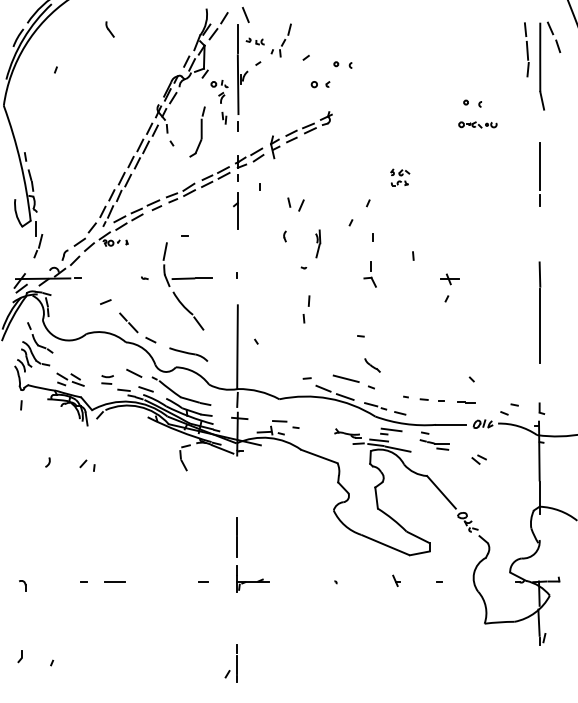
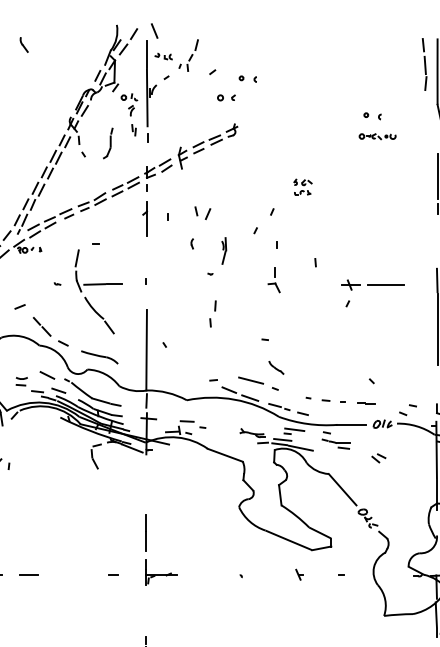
part: (197, 131) -> (108, 142), size x0.62
line: (259, 186) -> (167, 216), moved
line: (486, 279) -> (385, 285), added

